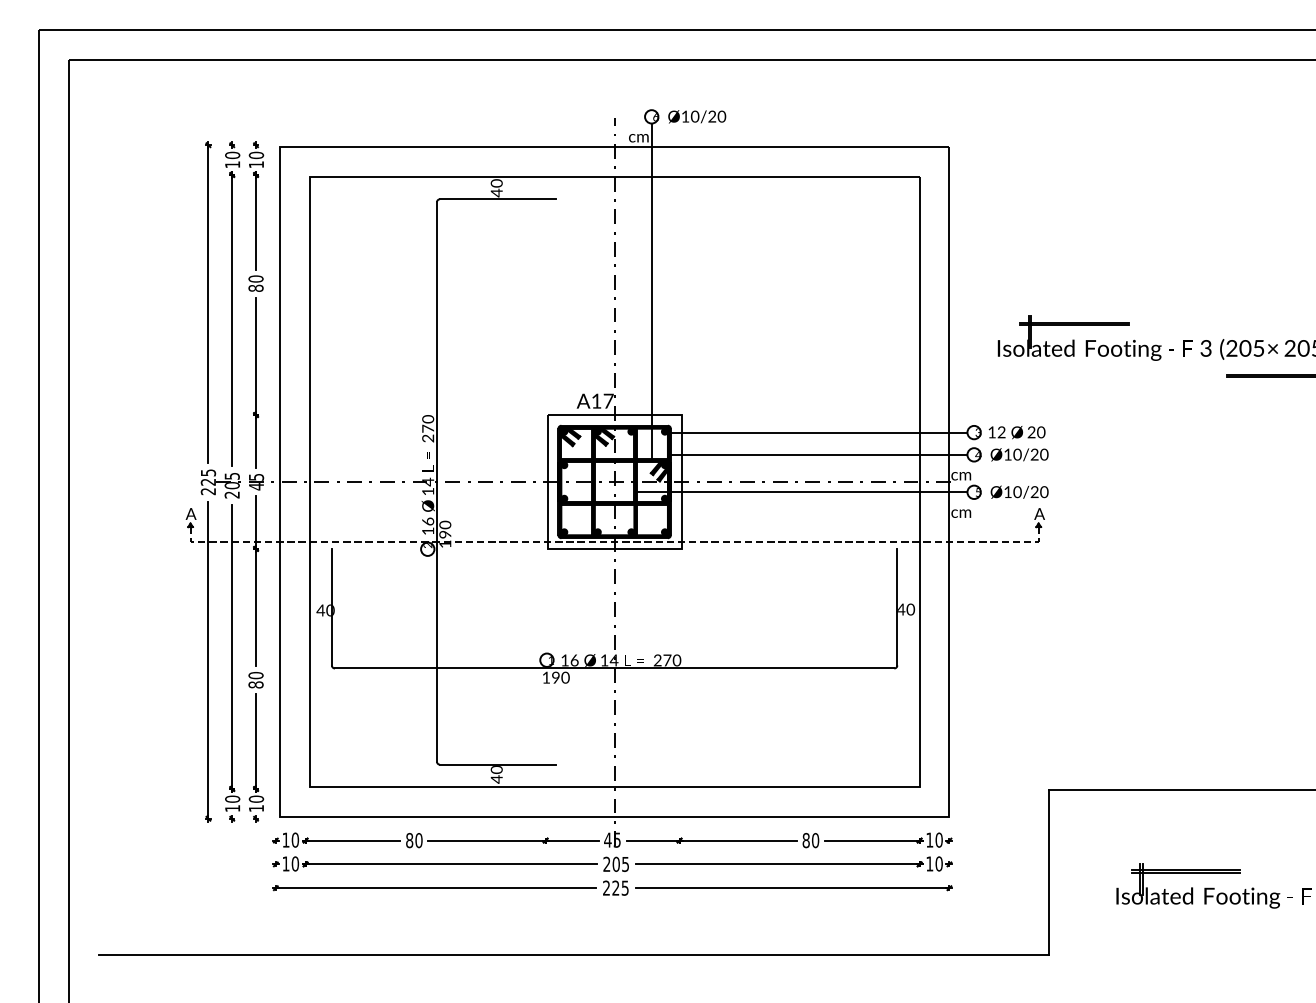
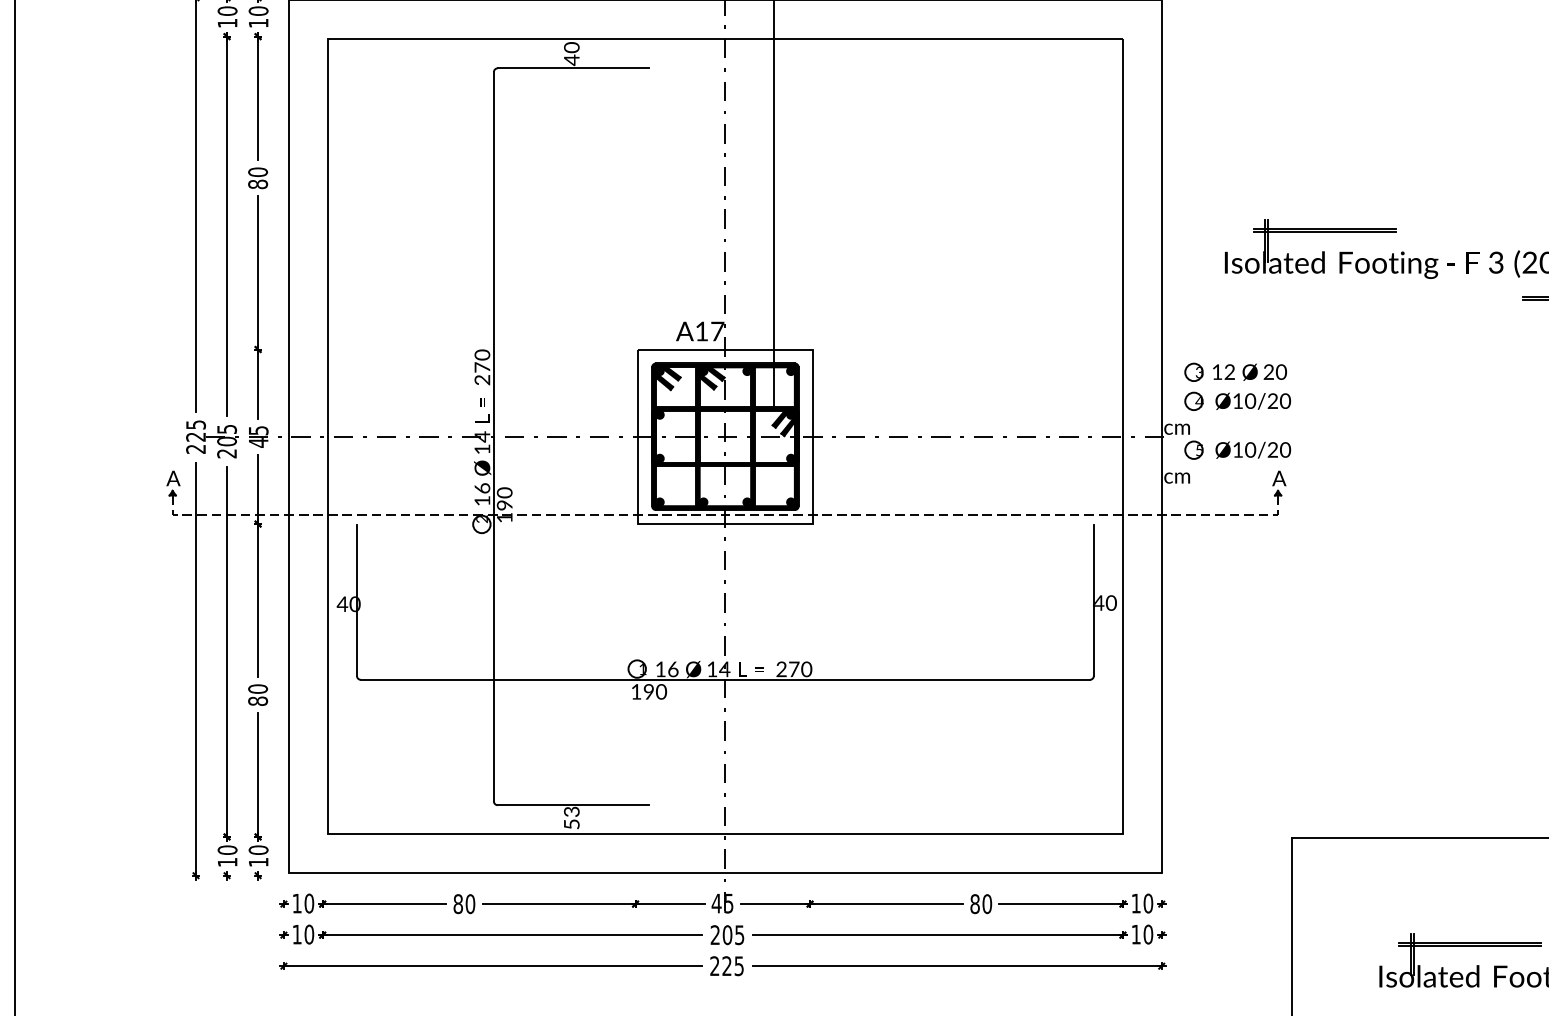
line: (817, 432) -> (989, 372), removed
line: (818, 454) -> (991, 400), removed
line: (802, 492) -> (970, 450), removed
text: (496, 774) -> (571, 818), 40 -> 53

